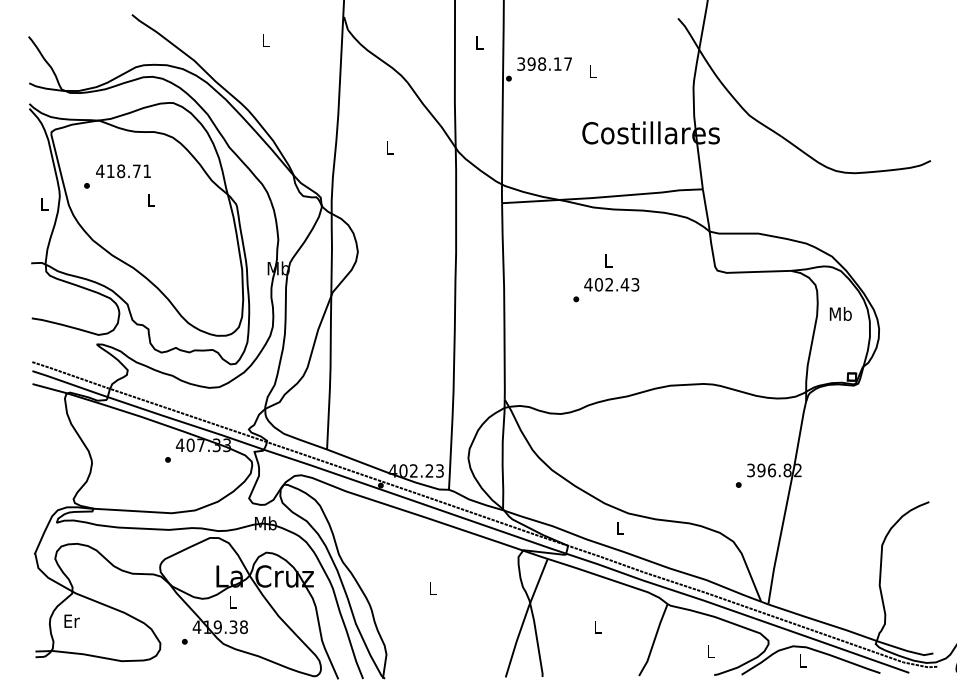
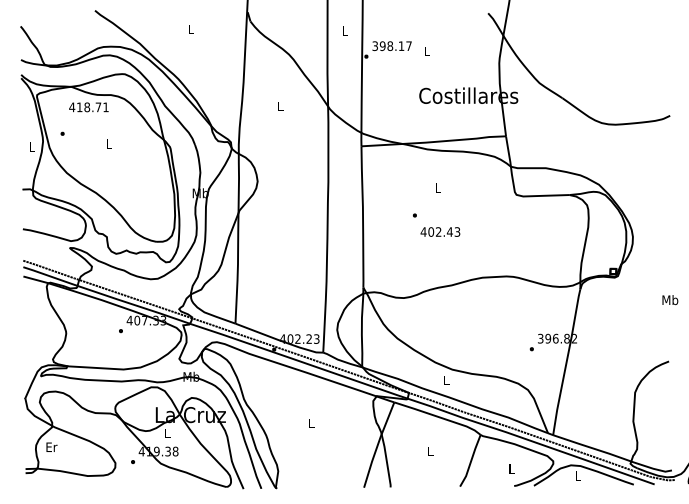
text: (122, 171) -> (88, 107), moved
text: (611, 284) -> (440, 231), moved
text: (841, 314) -> (670, 300), moved

